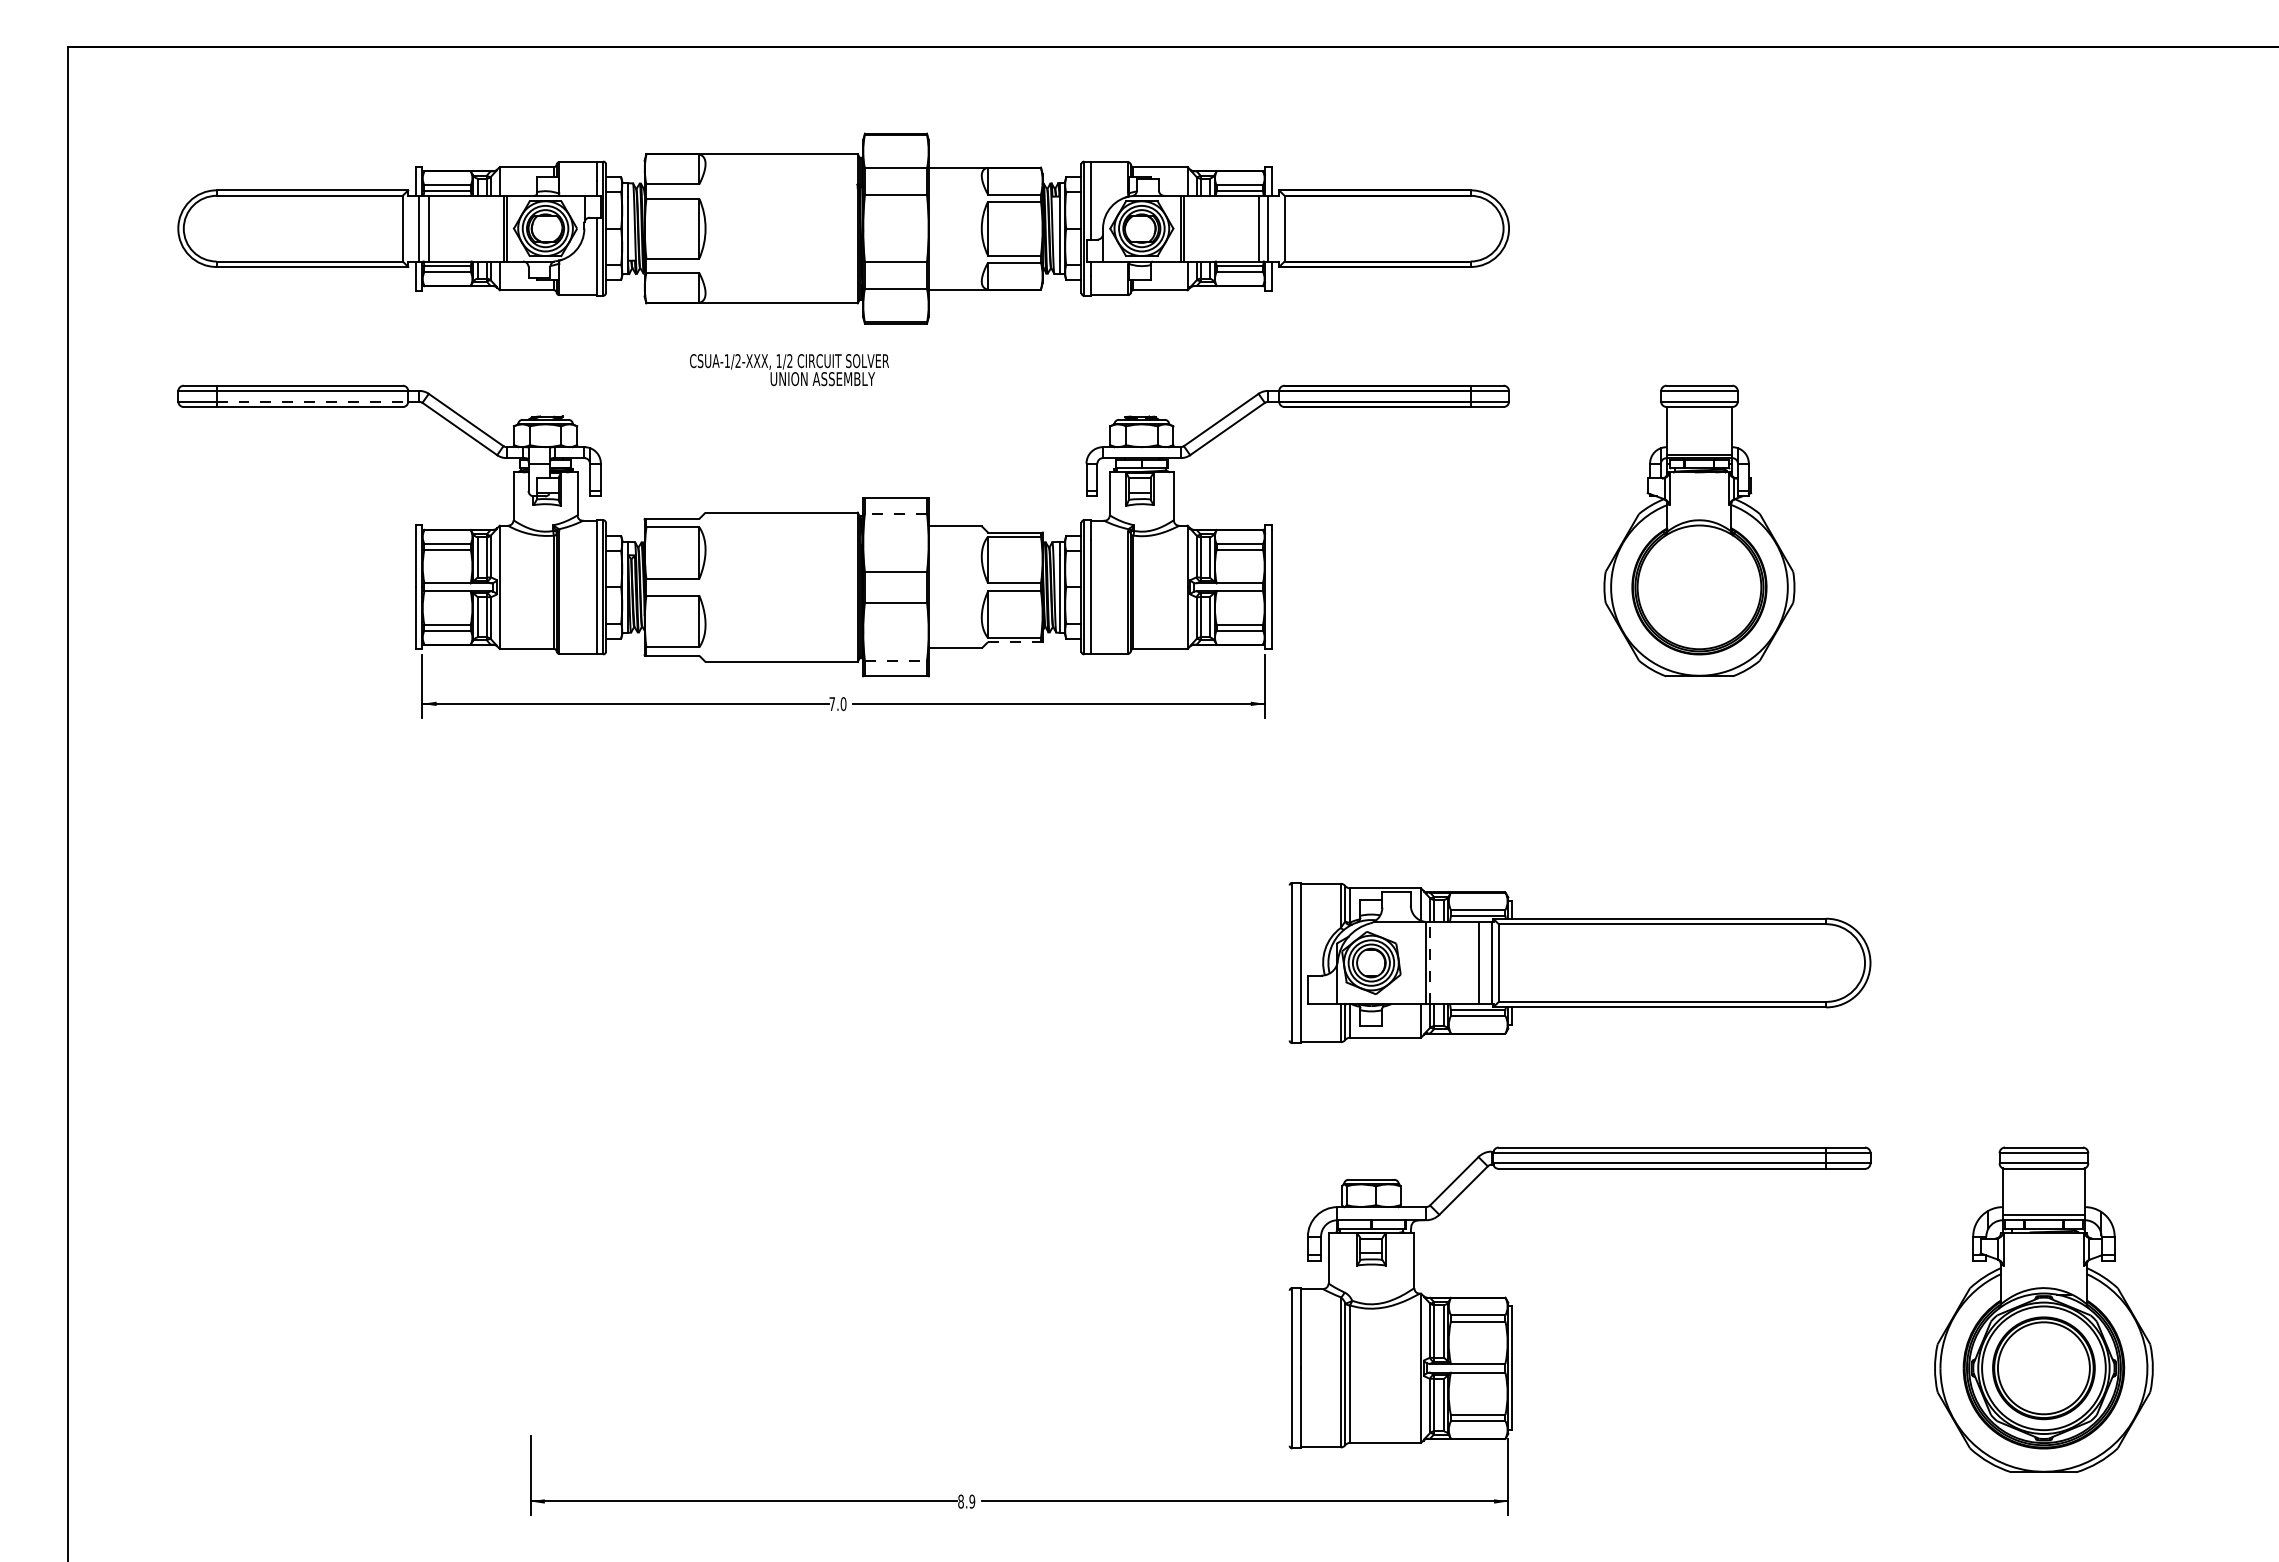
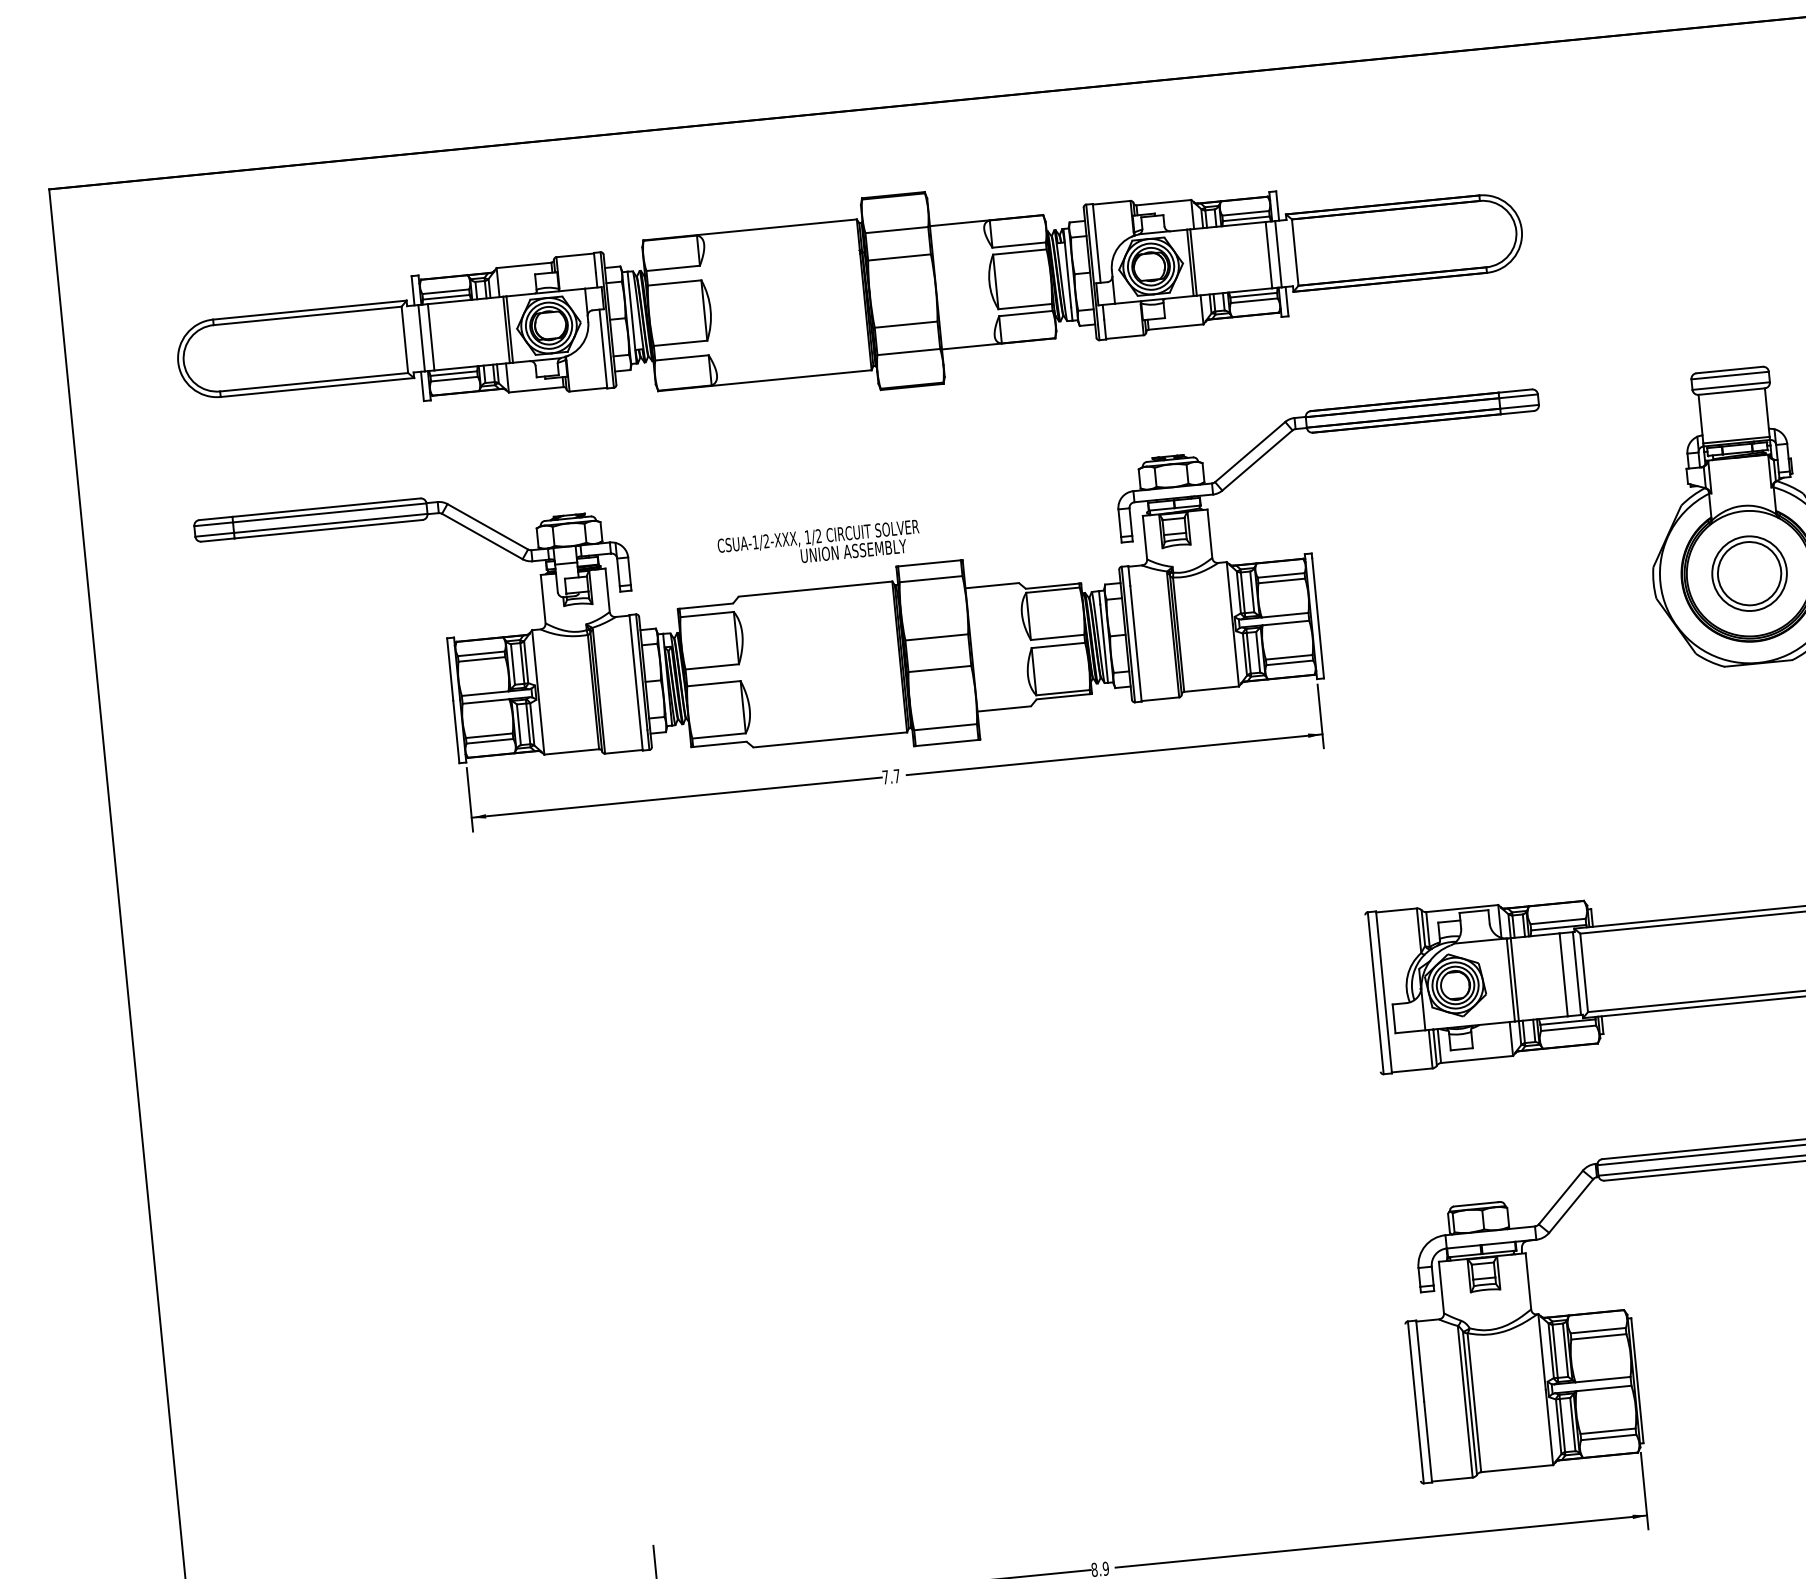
text: (789, 370) -> (819, 545), moved
line: (312, 401) -> (330, 523), dashed -> solid
line: (895, 514) -> (930, 579), dashed -> solid
part: (1699, 587) -> (1749, 573), added
line: (1015, 642) -> (1064, 697), dashed -> solid
line: (896, 660) -> (946, 727), dashed -> solid
text: (843, 704) -> (896, 776), 7.0 -> 7.7
line: (1430, 962) -> (1515, 979), dashed -> solid

